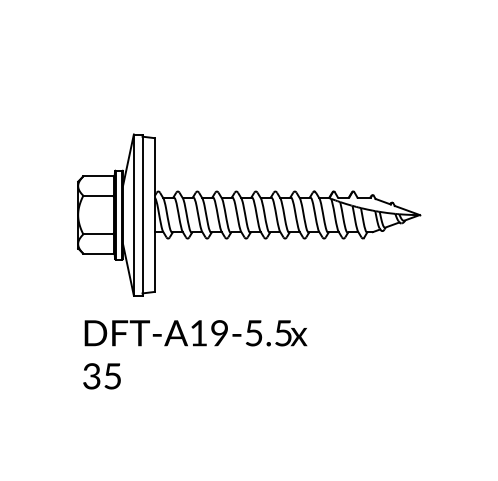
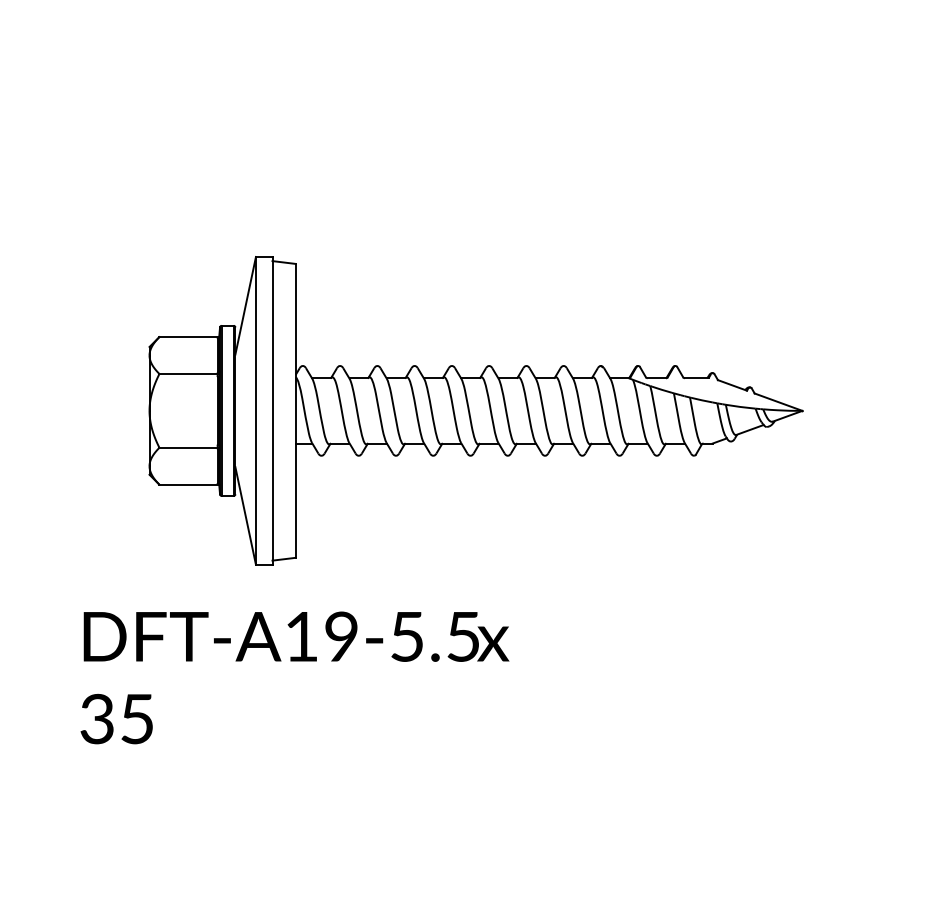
text: (195, 354) -> (295, 677), moved

